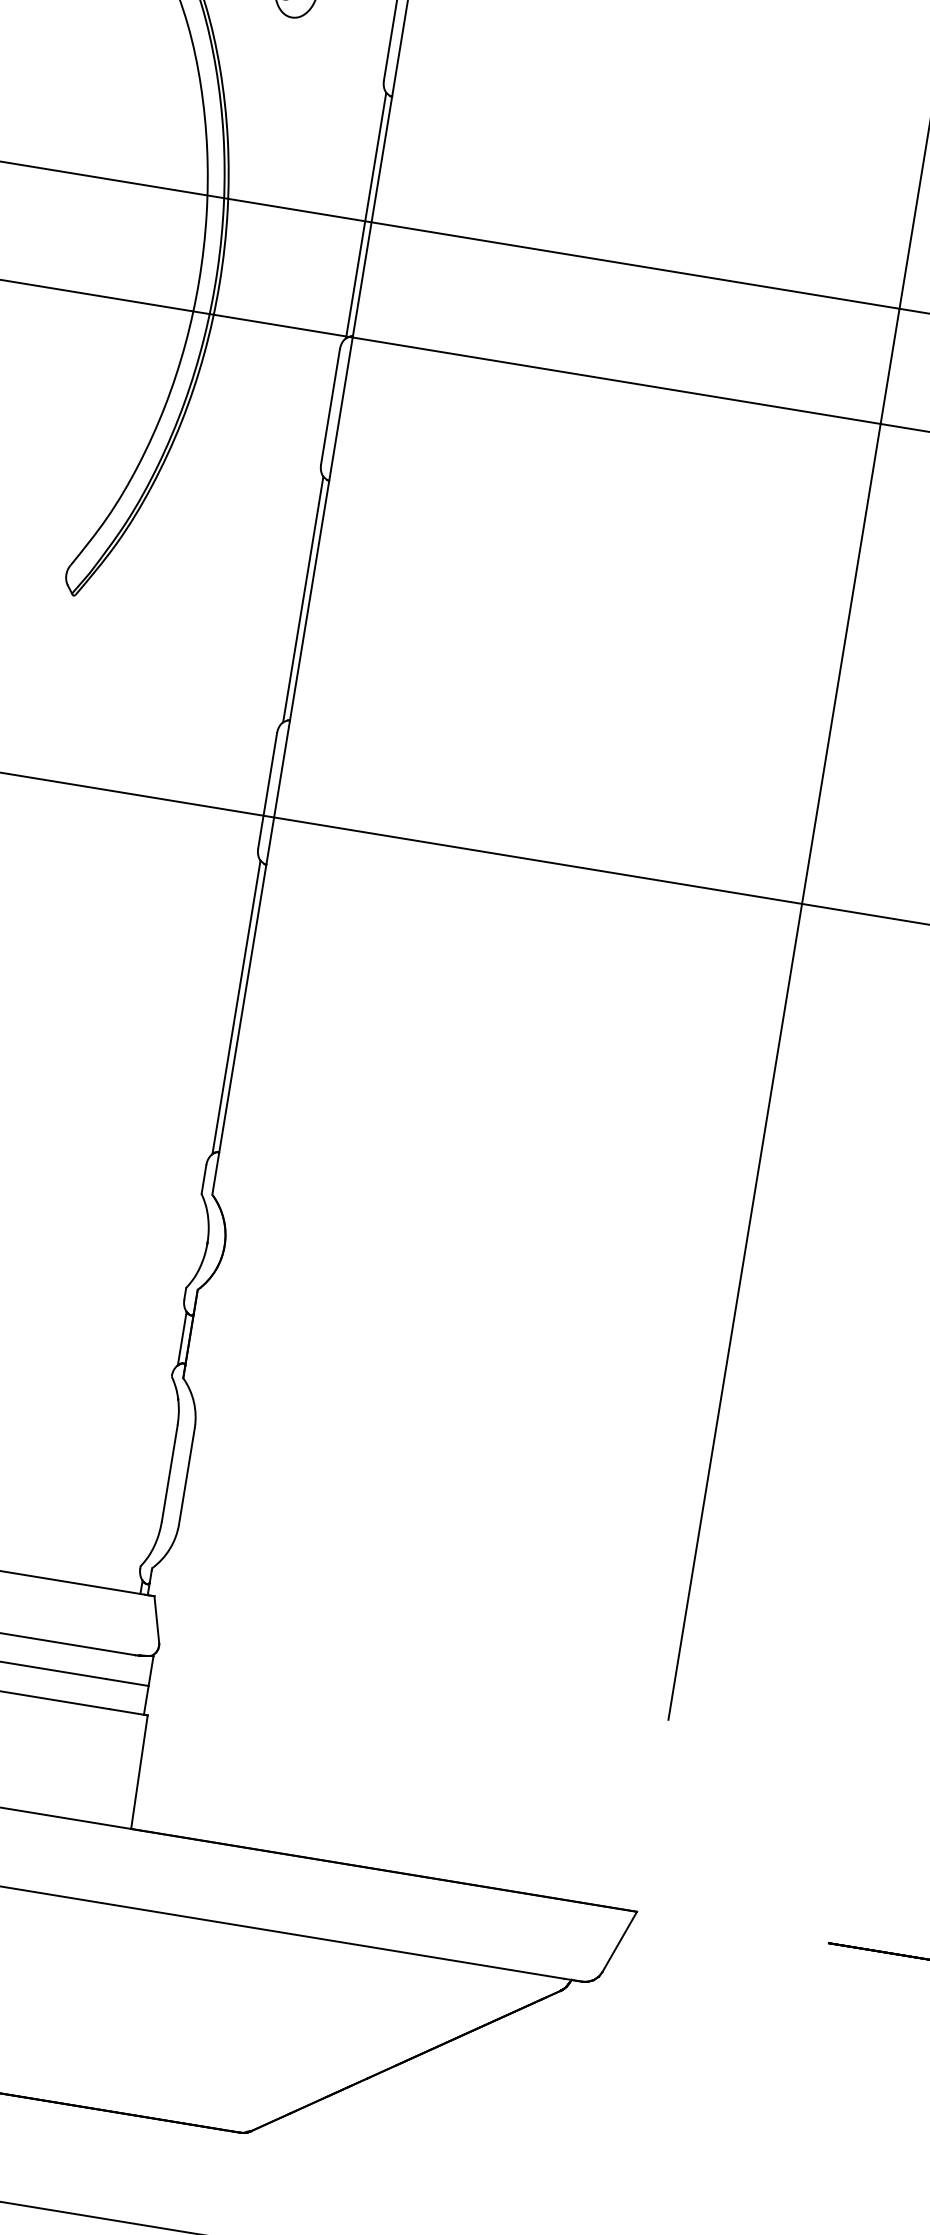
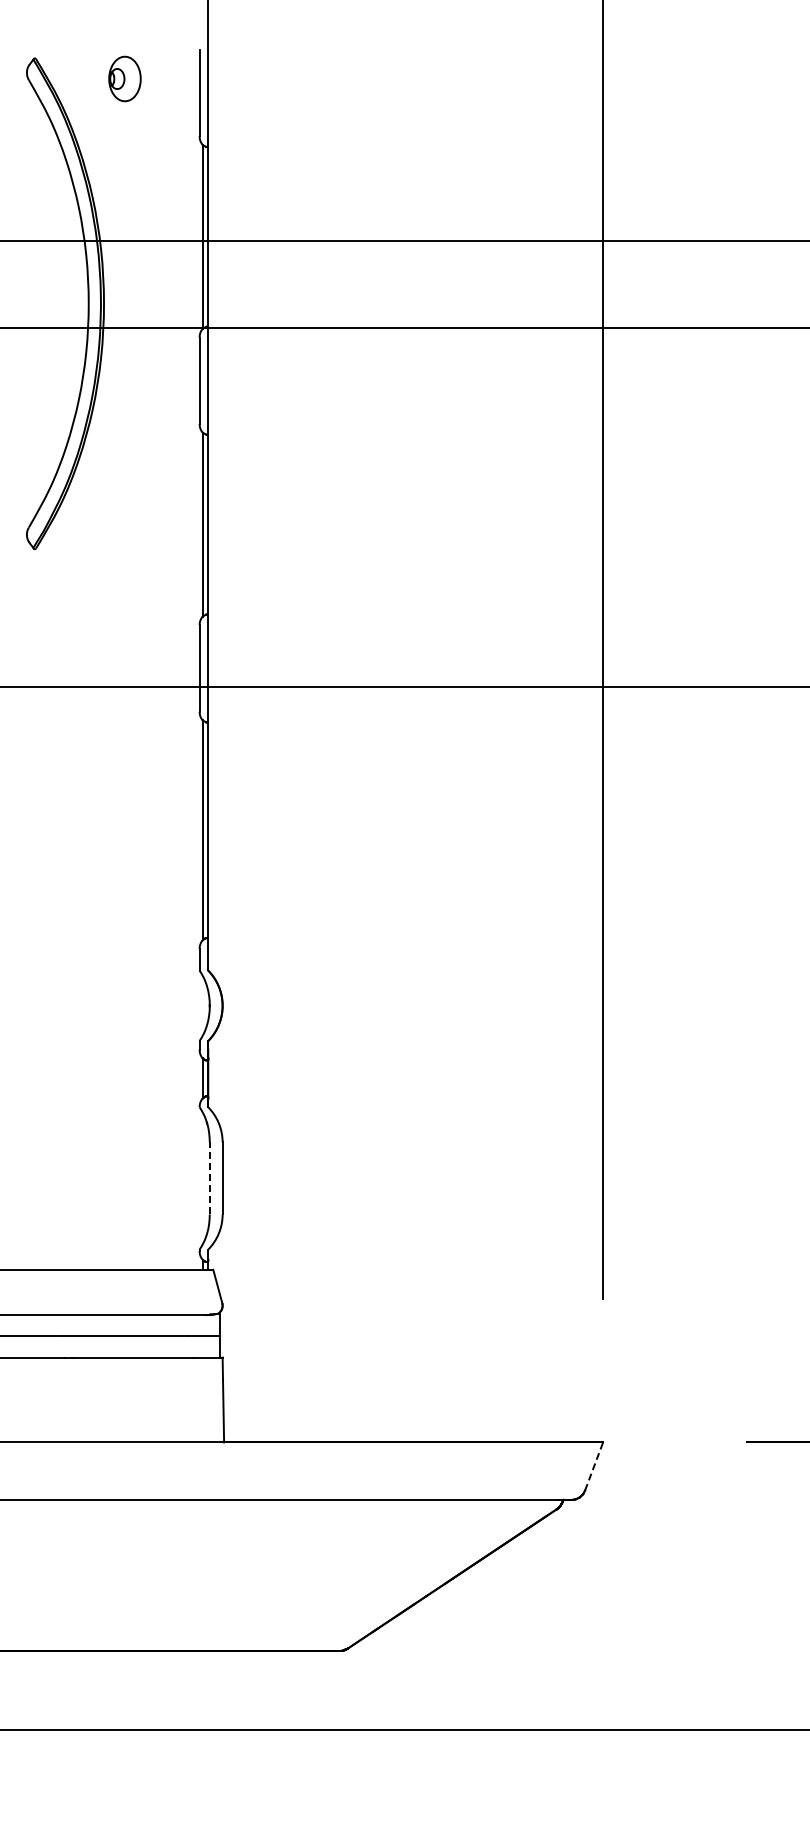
line: (169, 1473) -> (209, 1178), solid -> dashed
line: (620, 1942) -> (594, 1466), solid -> dashed

